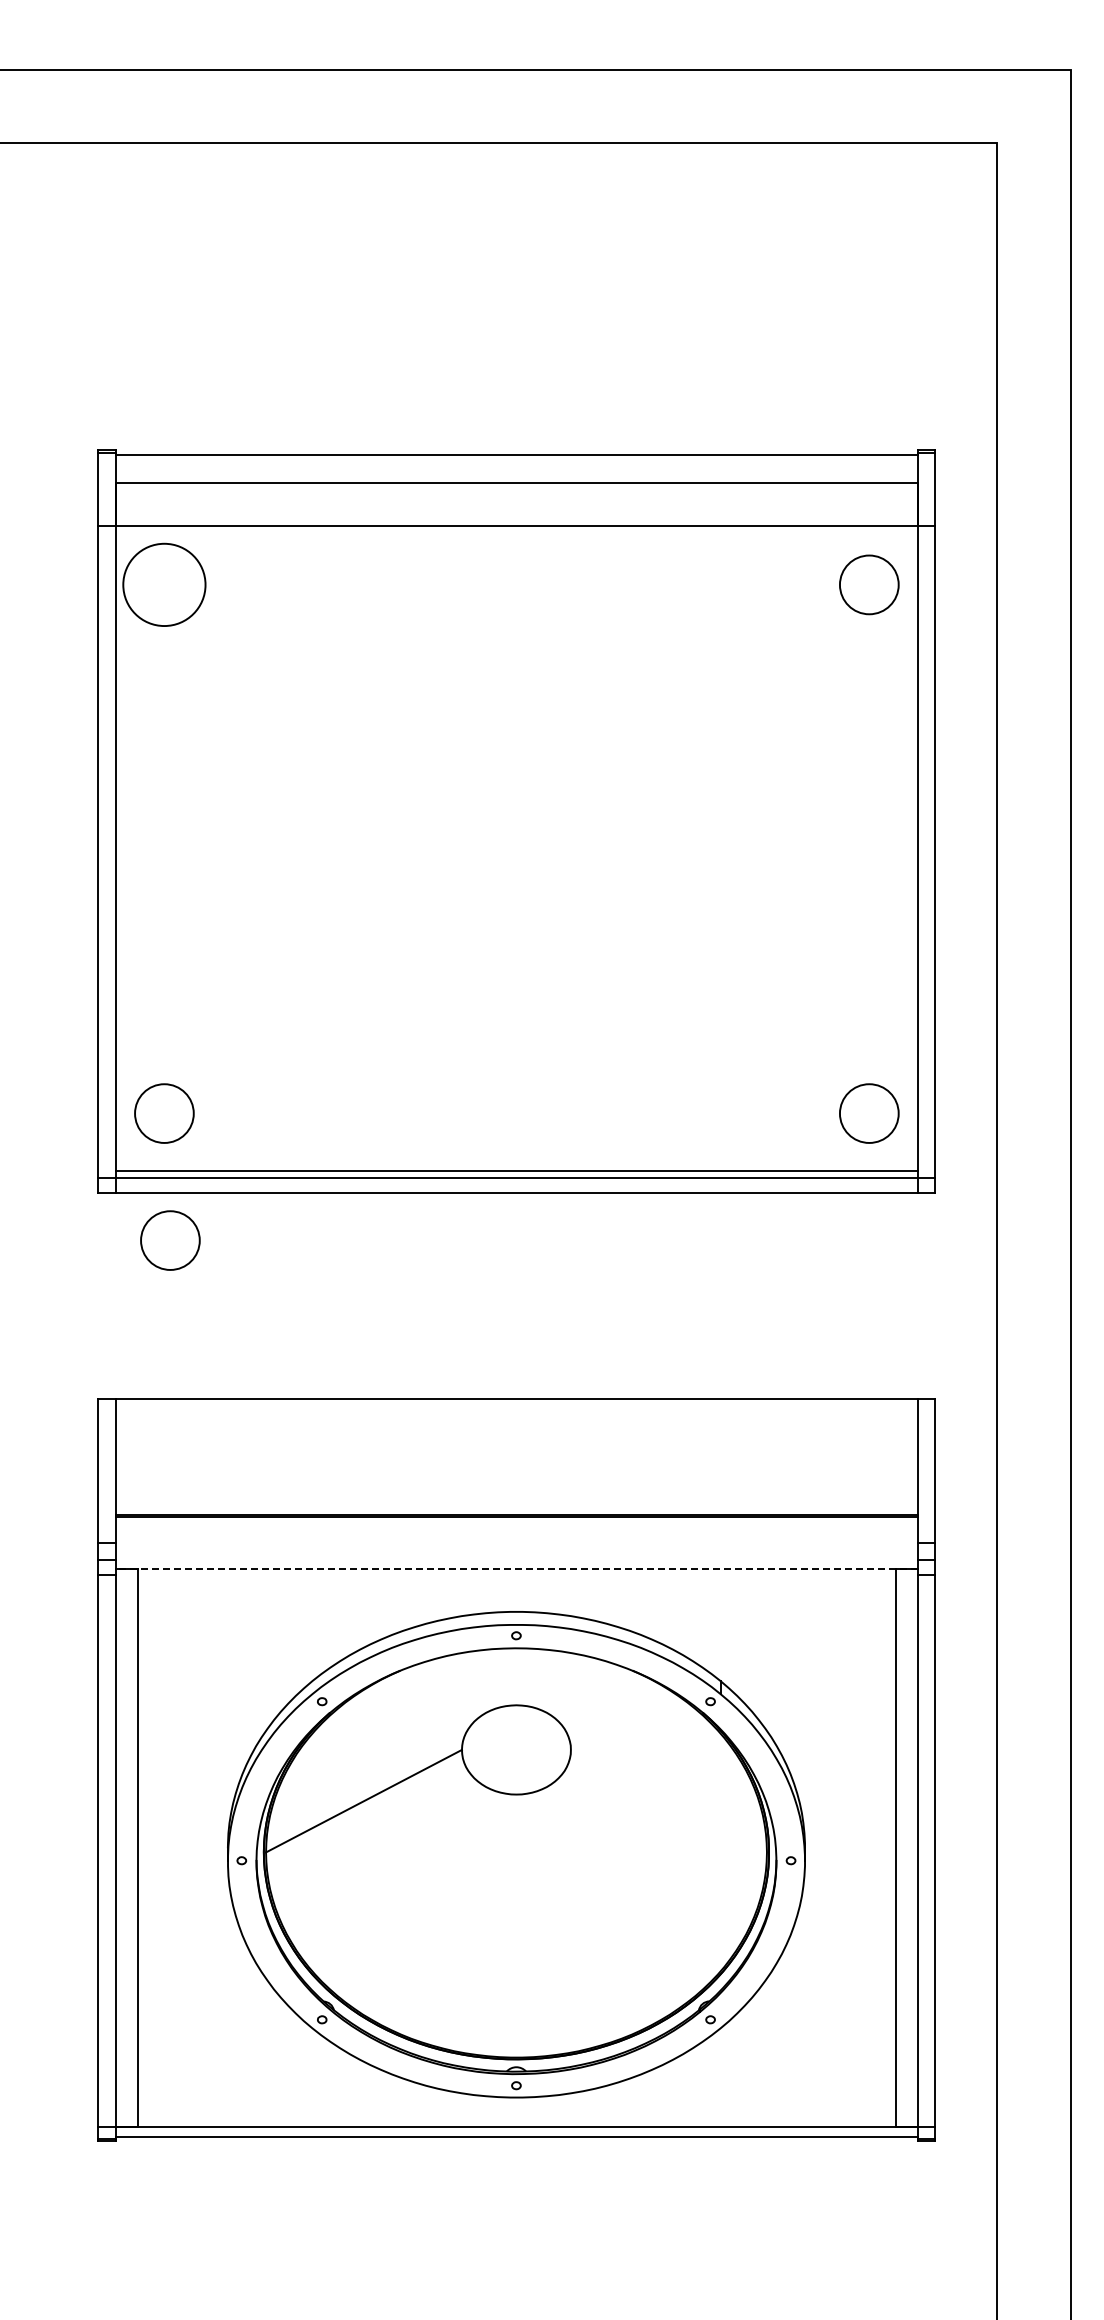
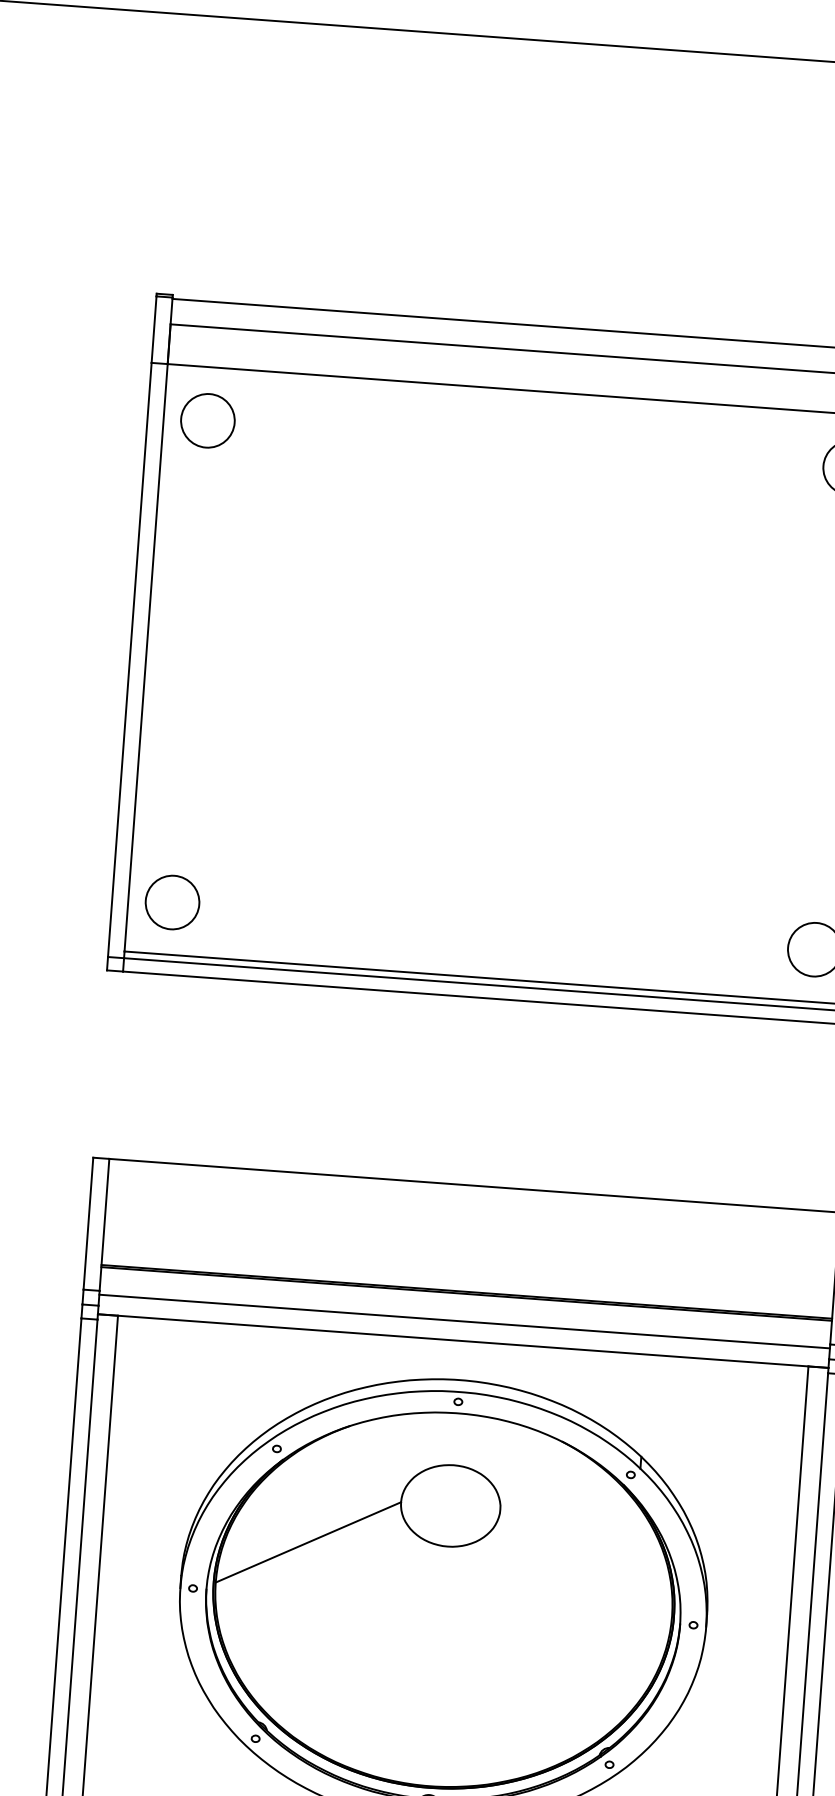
circle: (164, 584) -> (208, 420), size x0.71
circle: (170, 1240) -> (169, 1018), removed
line: (516, 1547) -> (464, 1321), added
line: (516, 1569) -> (462, 1341), dashed -> solid

